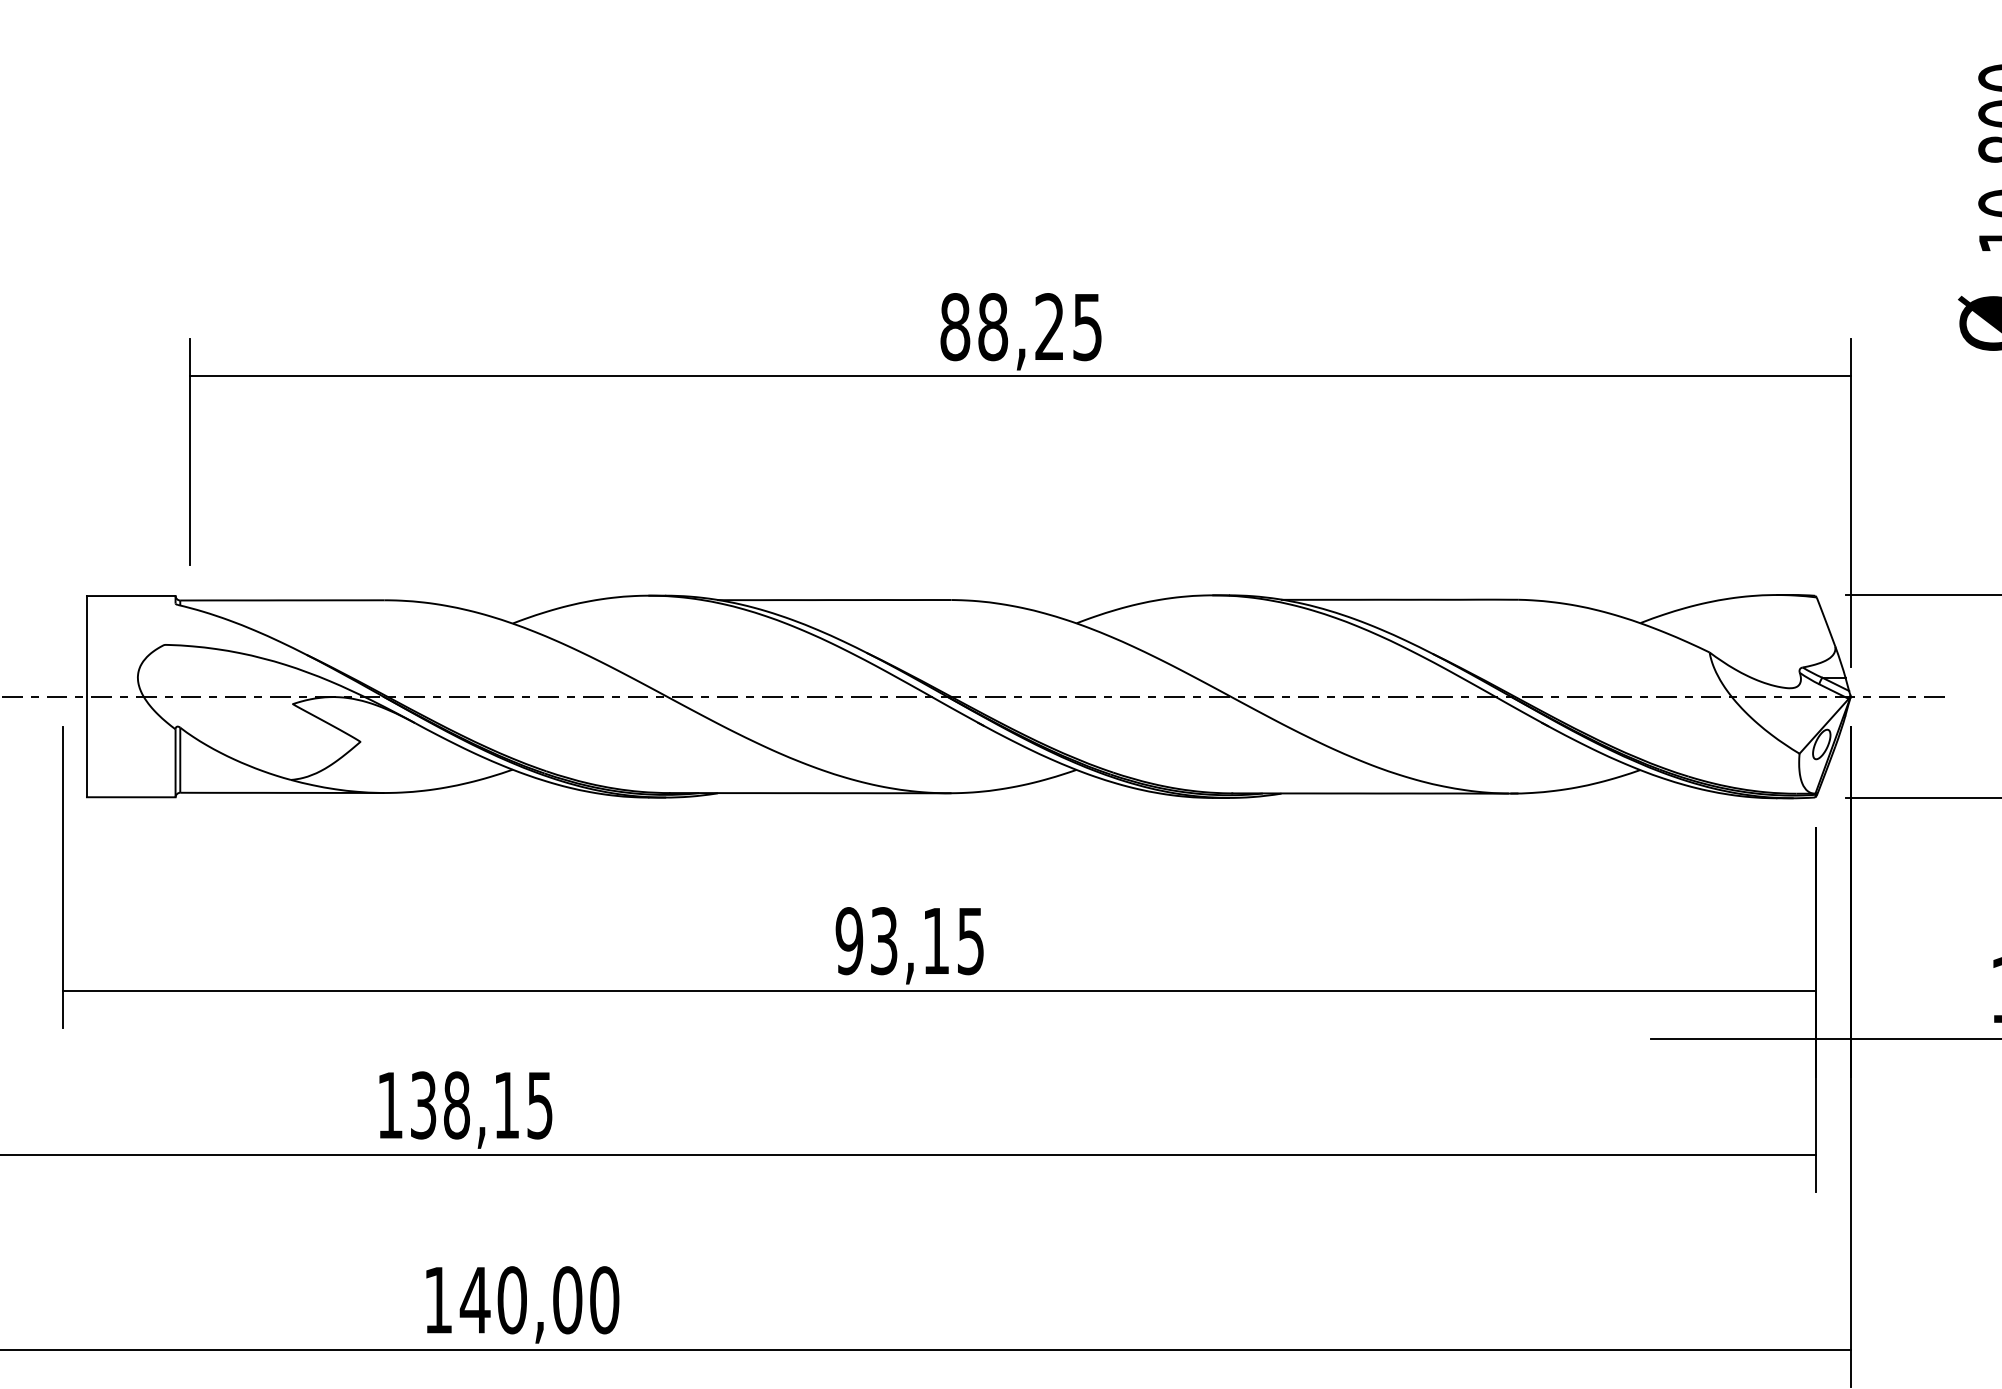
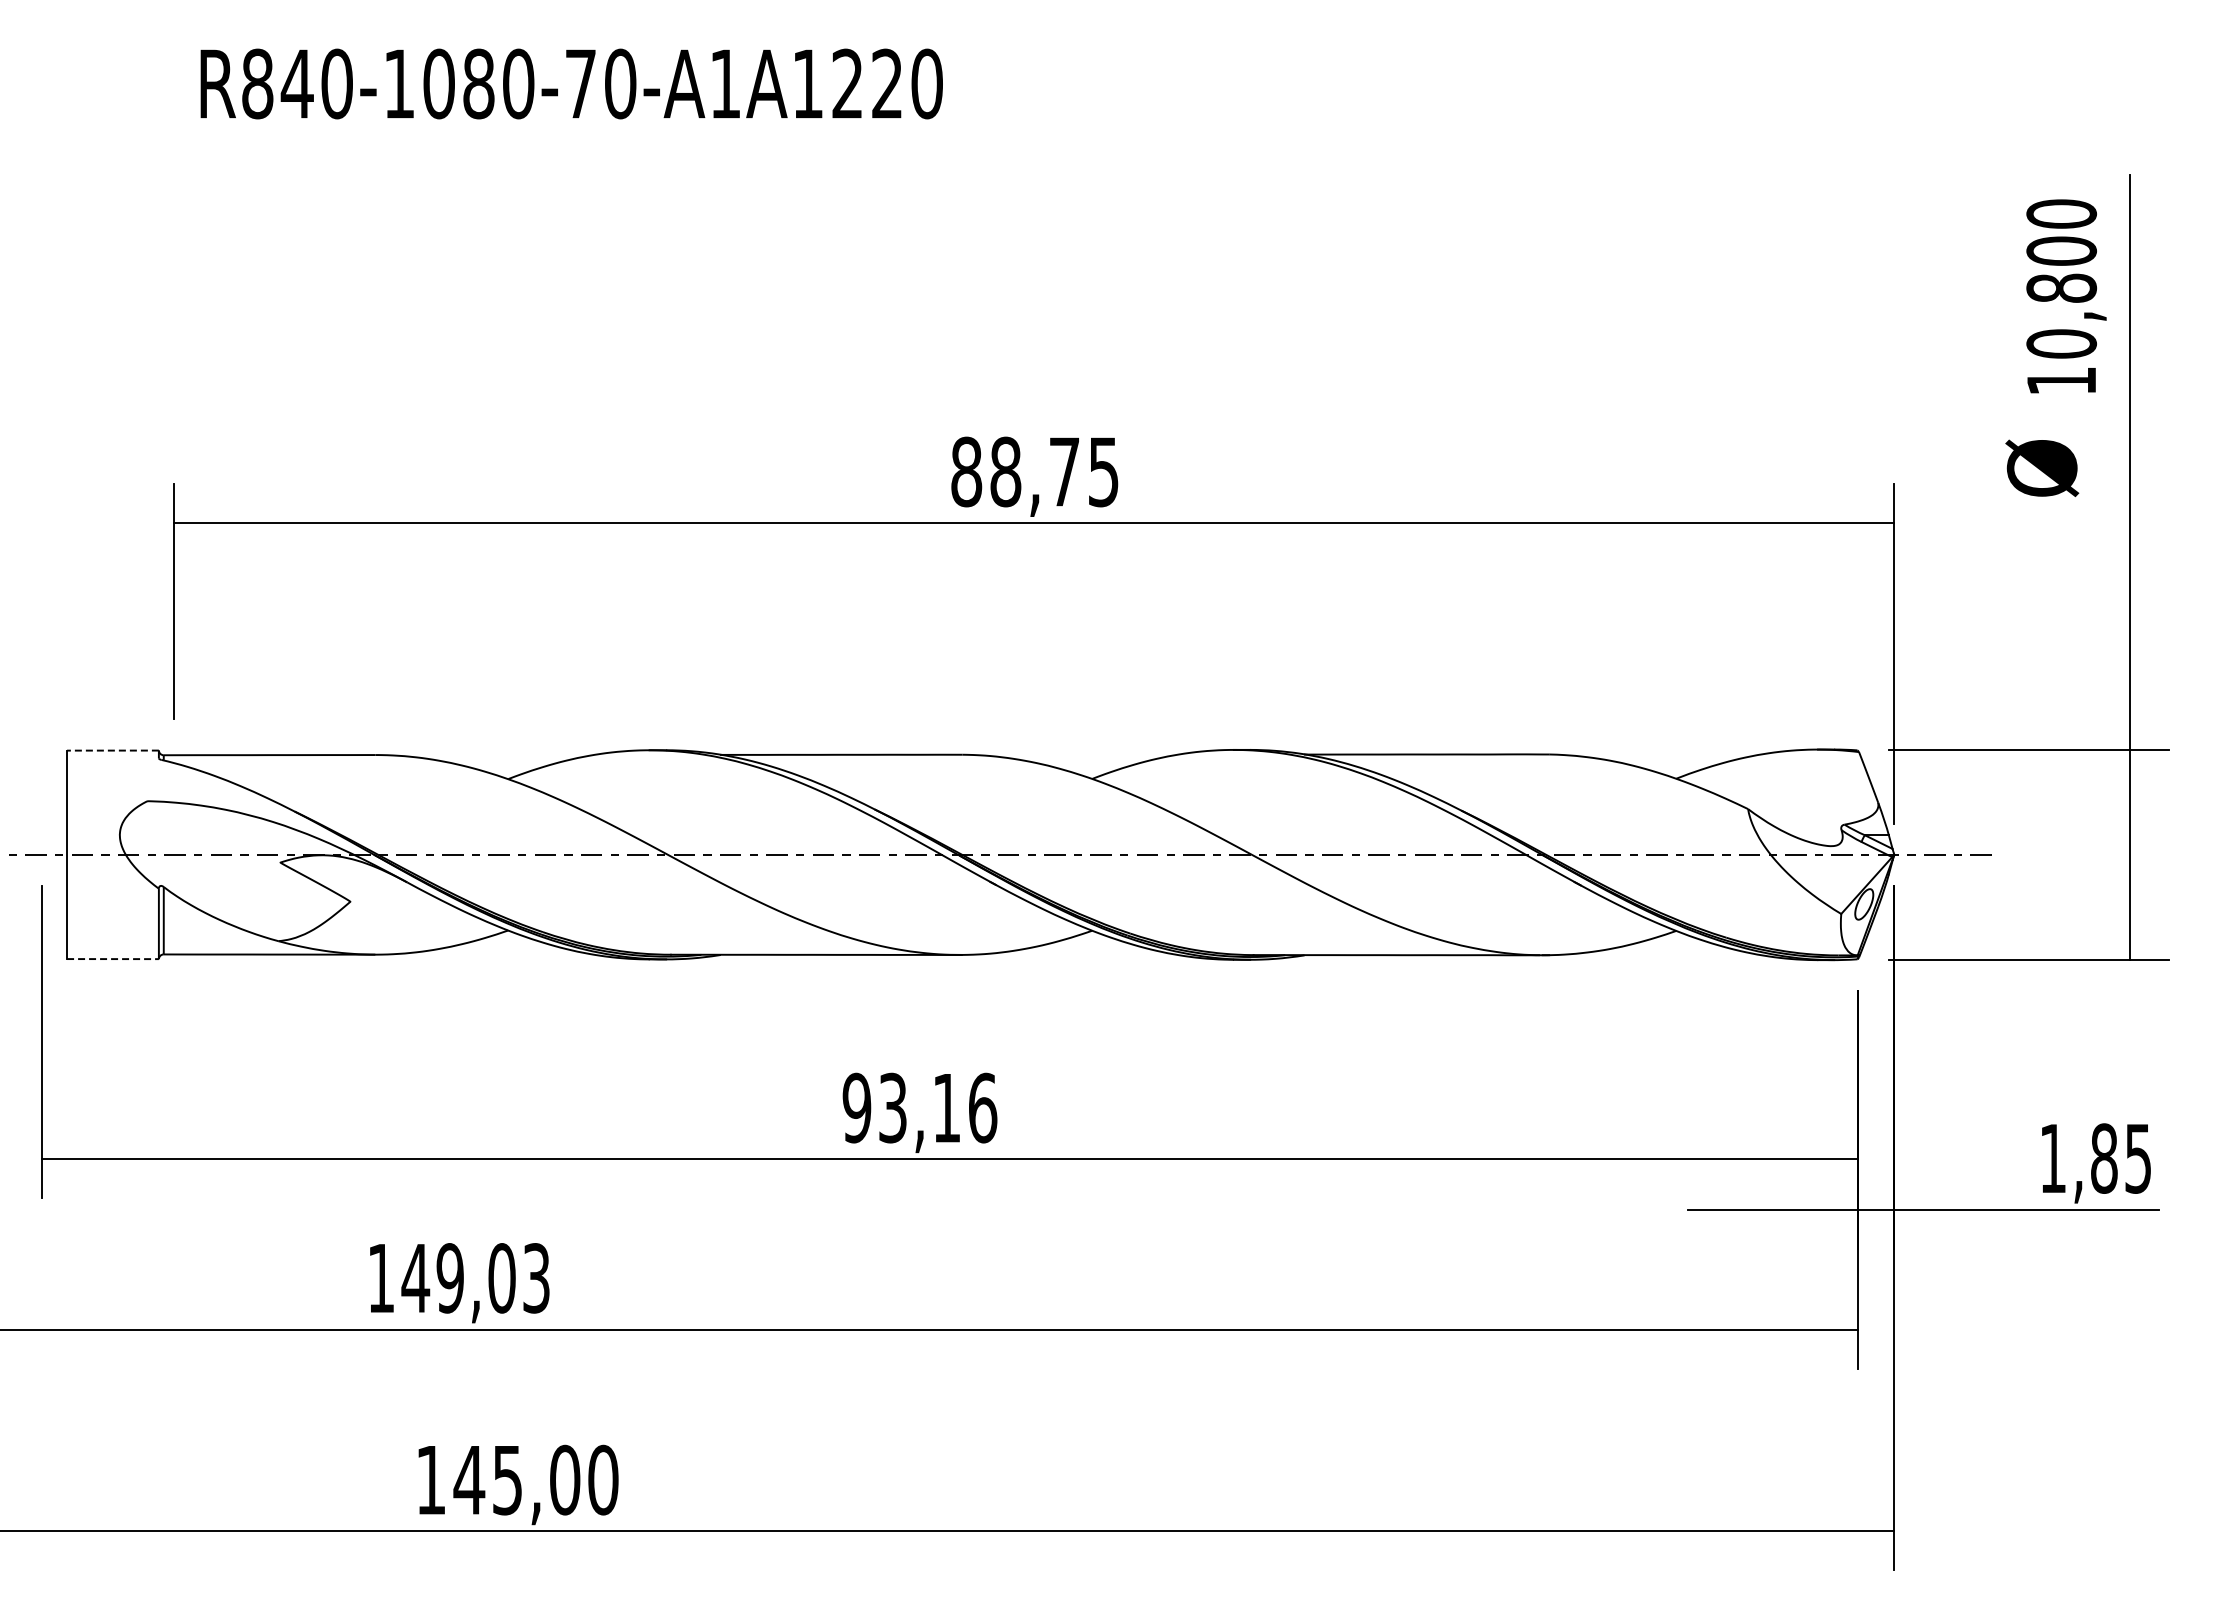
text: (1048, 326) -> (1063, 471), 88,25 -> 88,75
line: (130, 595) -> (112, 750), solid -> dashed
line: (130, 797) -> (112, 959), solid -> dashed
text: (971, 940) -> (983, 1107), 93,15 -> 93,16
text: (481, 1105) -> (475, 1278), 138,15 -> 149,03
text: (512, 1299) -> (507, 1479), 140,00 -> 145,00

